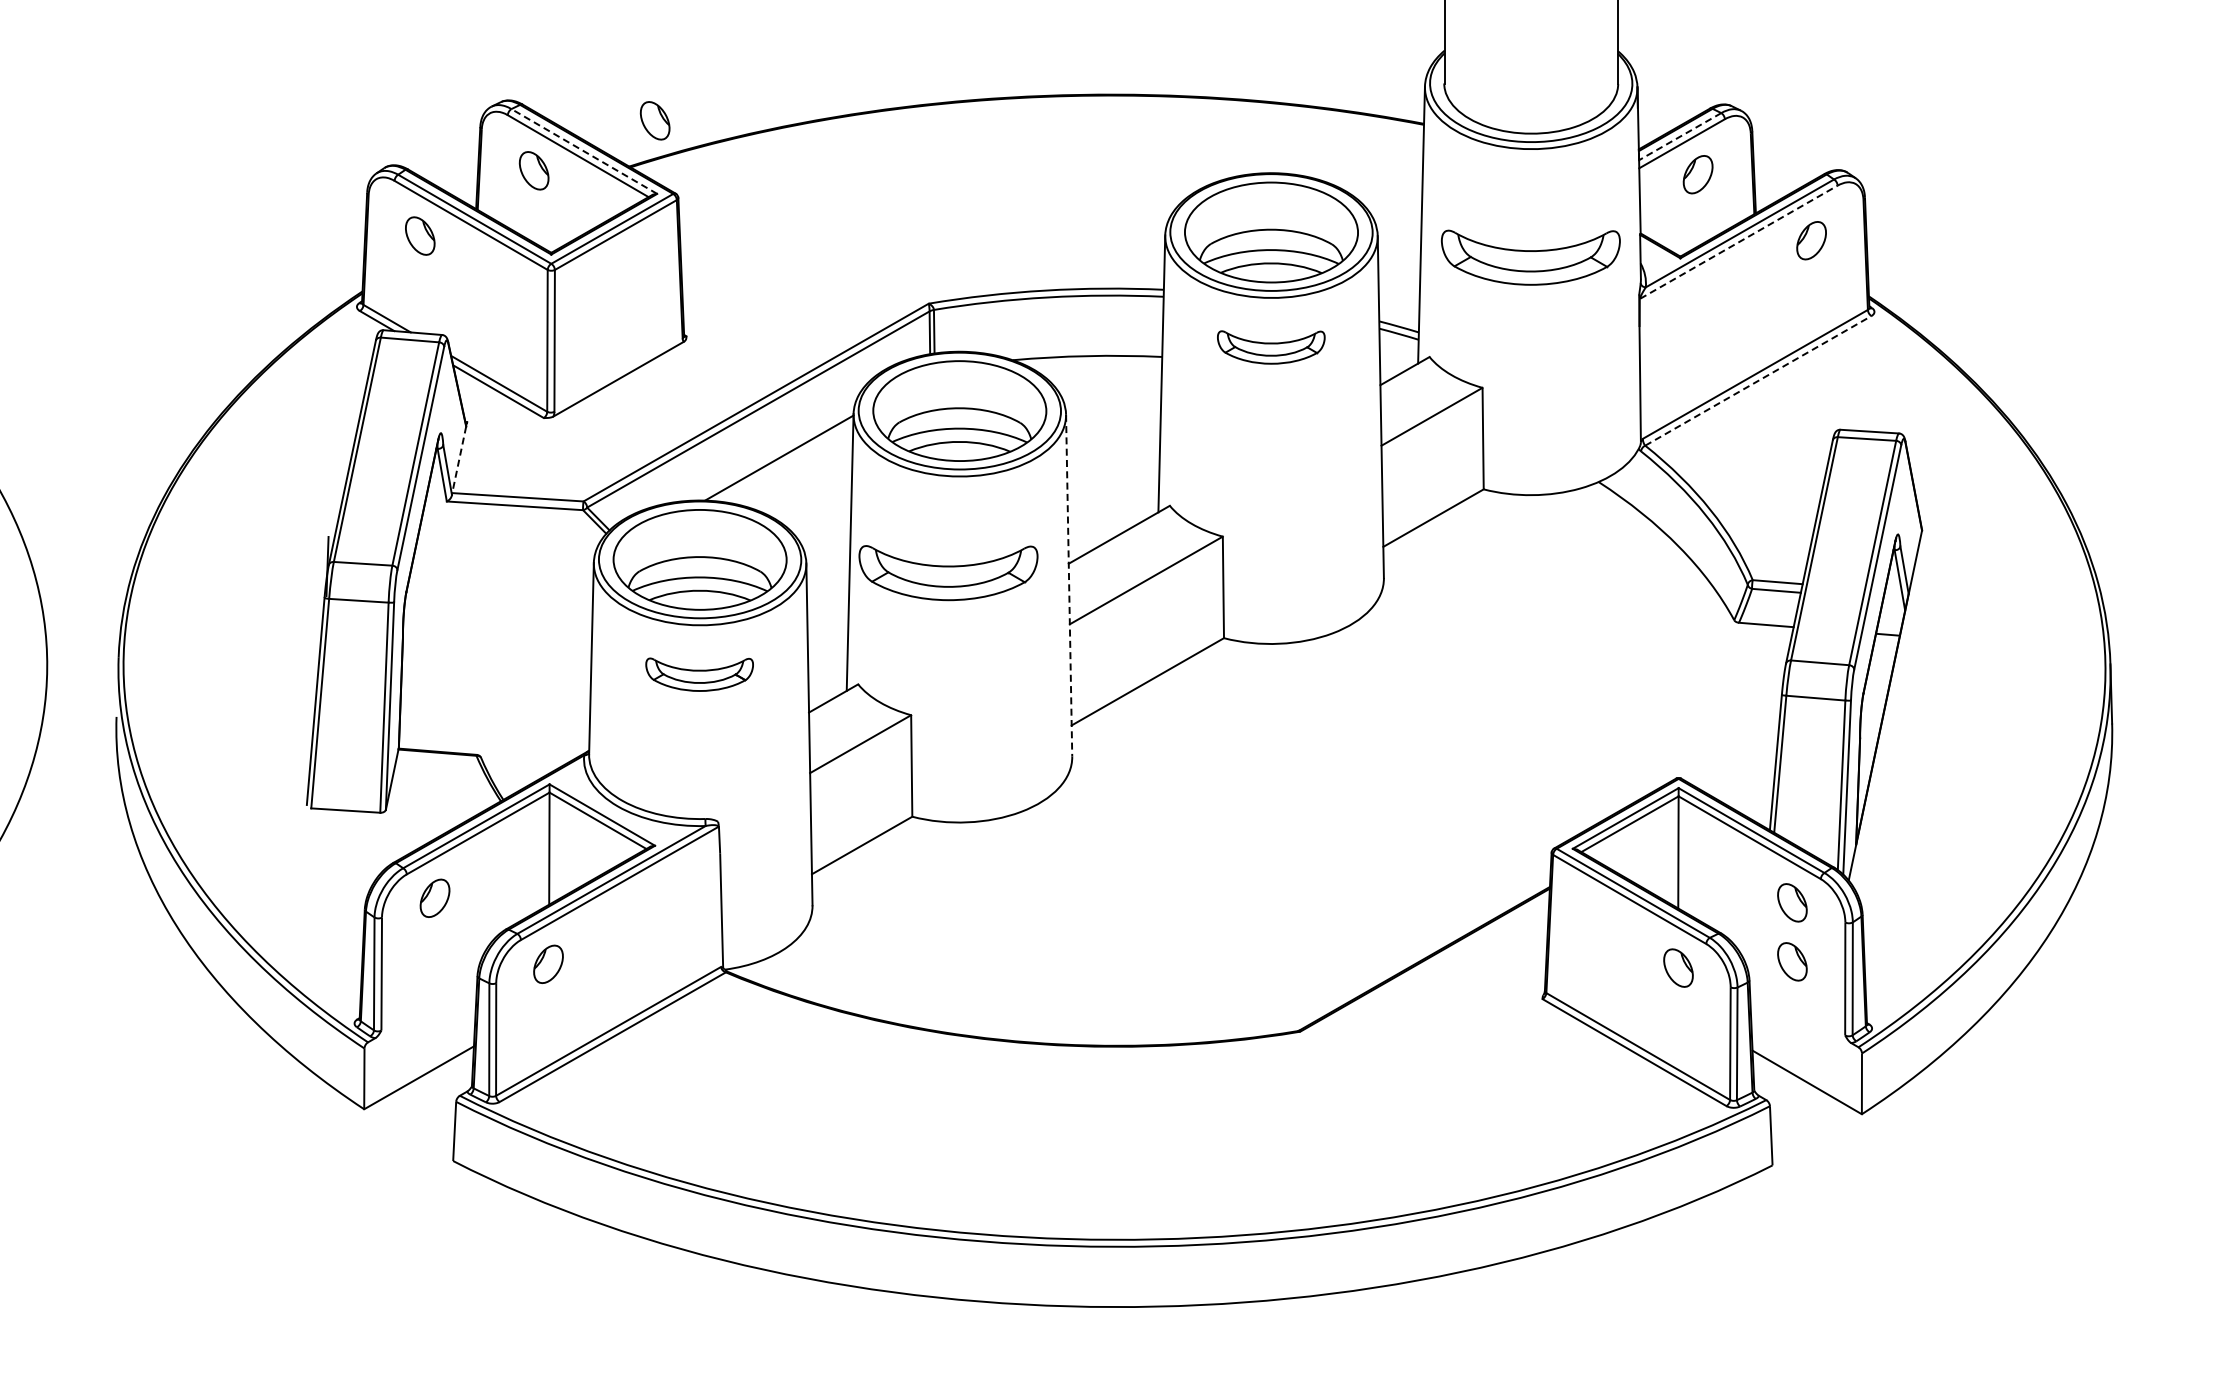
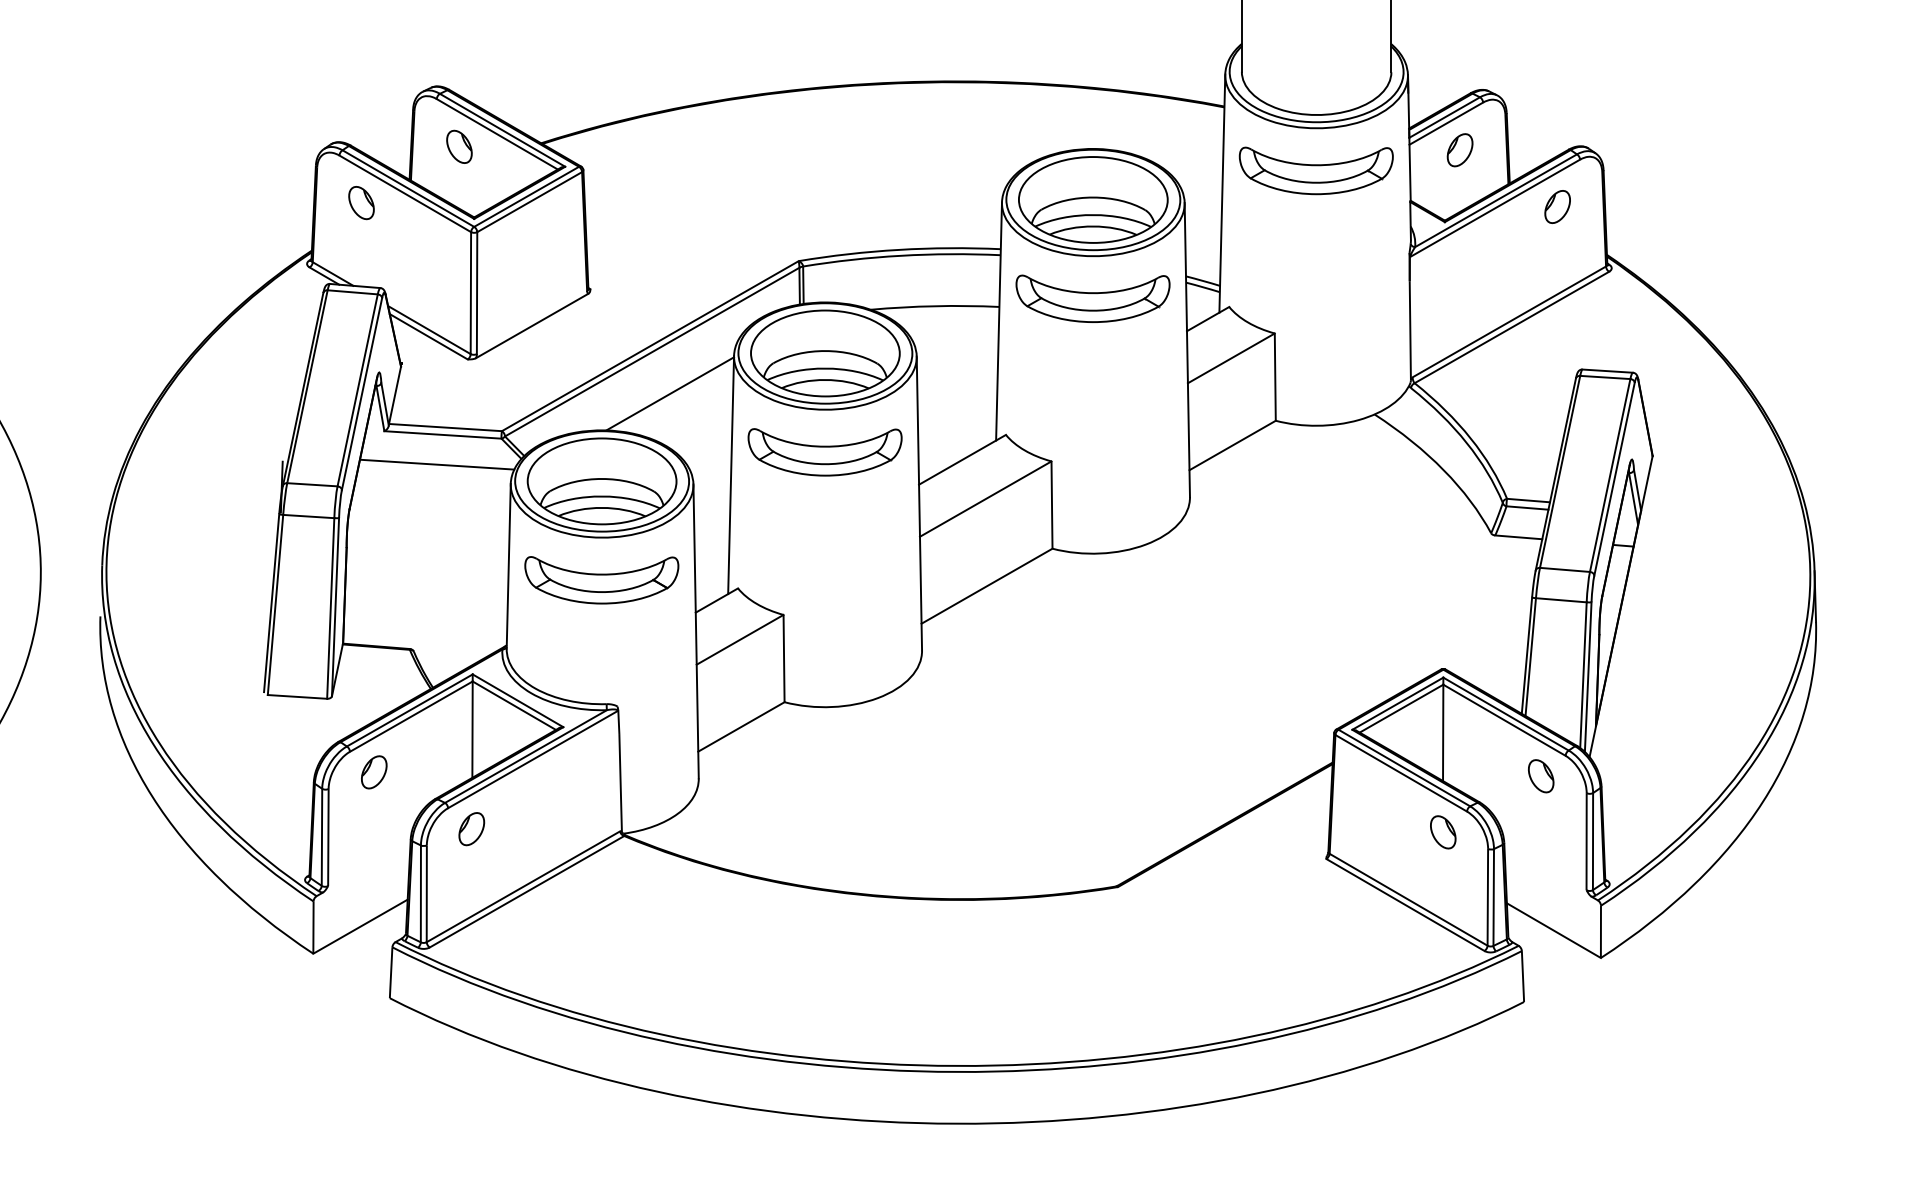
part: (654, 120) -> (562, 103), removed
line: (1679, 136) -> (1444, 117), dashed -> solid
line: (583, 151) -> (501, 130), dashed -> solid
line: (1738, 242) -> (1494, 208), dashed -> solid
part: (1530, 257) -> (1316, 170), moved
part: (1271, 347) -> (1093, 298), size x1.67
line: (1758, 380) -> (1512, 327), dashed -> solid
line: (459, 459) -> (395, 395), dashed -> solid
line: (507, 540) -> (436, 464), added
part: (948, 573) -> (825, 452), moved
line: (1069, 585) -> (919, 503), dashed -> solid
part: (699, 674) -> (601, 579), size x1.67
part: (1792, 961) -> (1541, 826), removed

